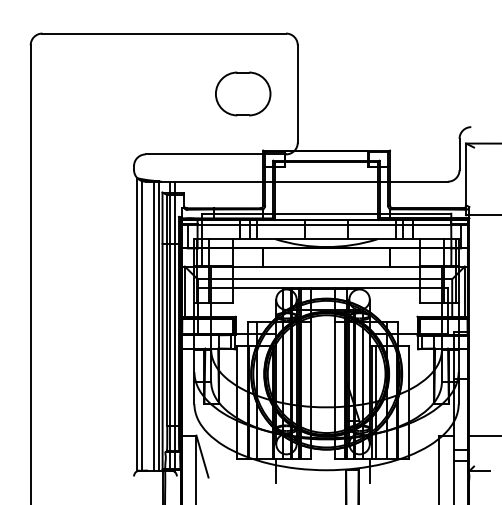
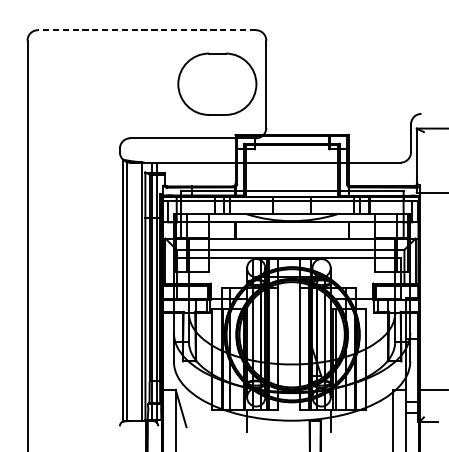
line: (164, 33) -> (147, 30), solid -> dashed
part: (243, 93) -> (217, 83), size x1.6
line: (153, 325) -> (137, 291), removed

